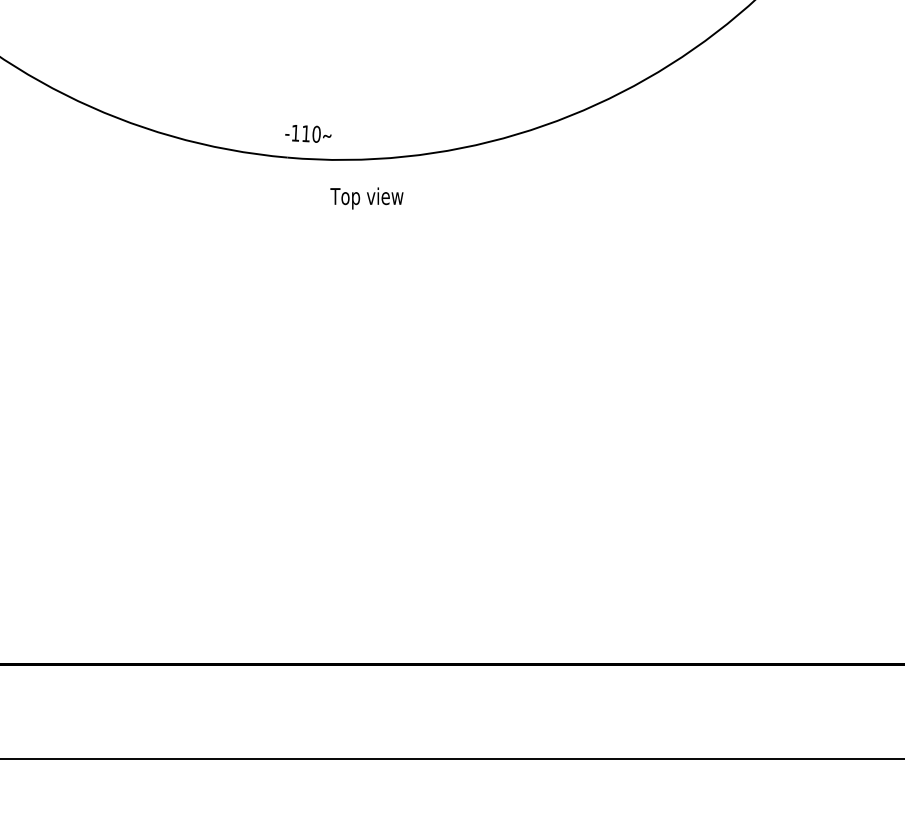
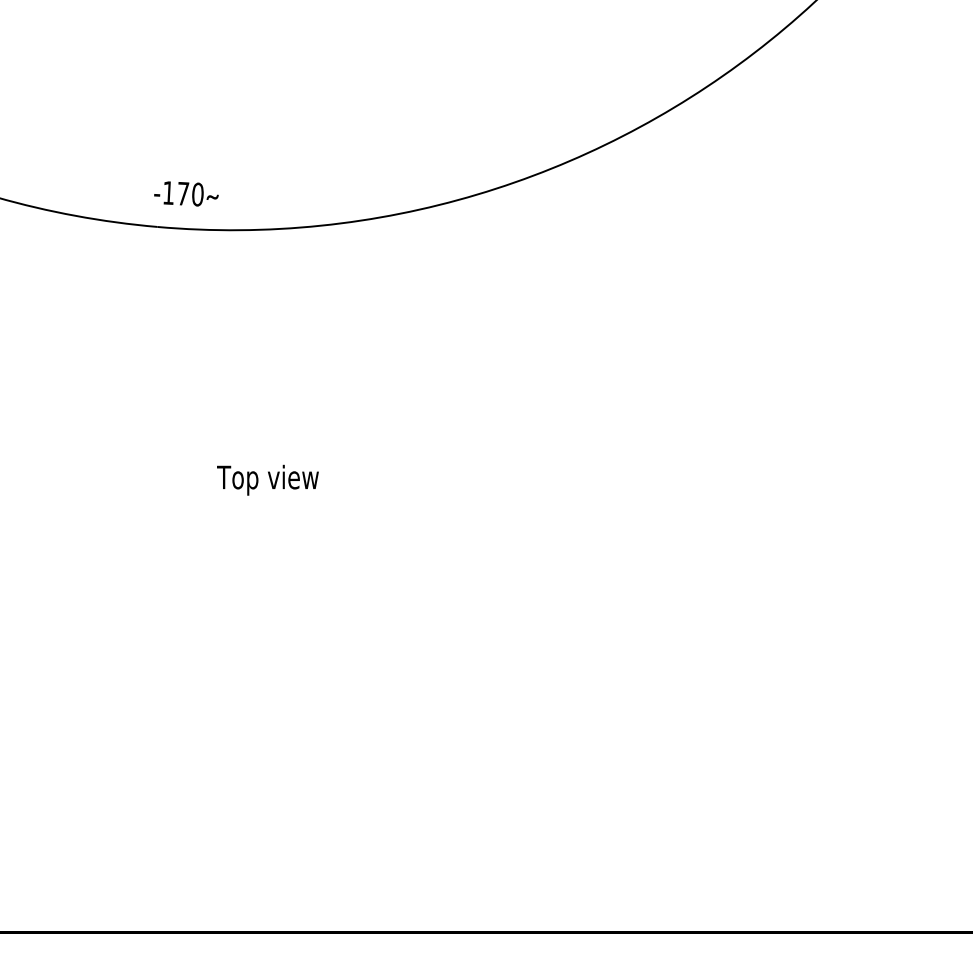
text: (306, 133) -> (183, 193), -110 -> -170
text: (366, 198) -> (267, 480), moved

